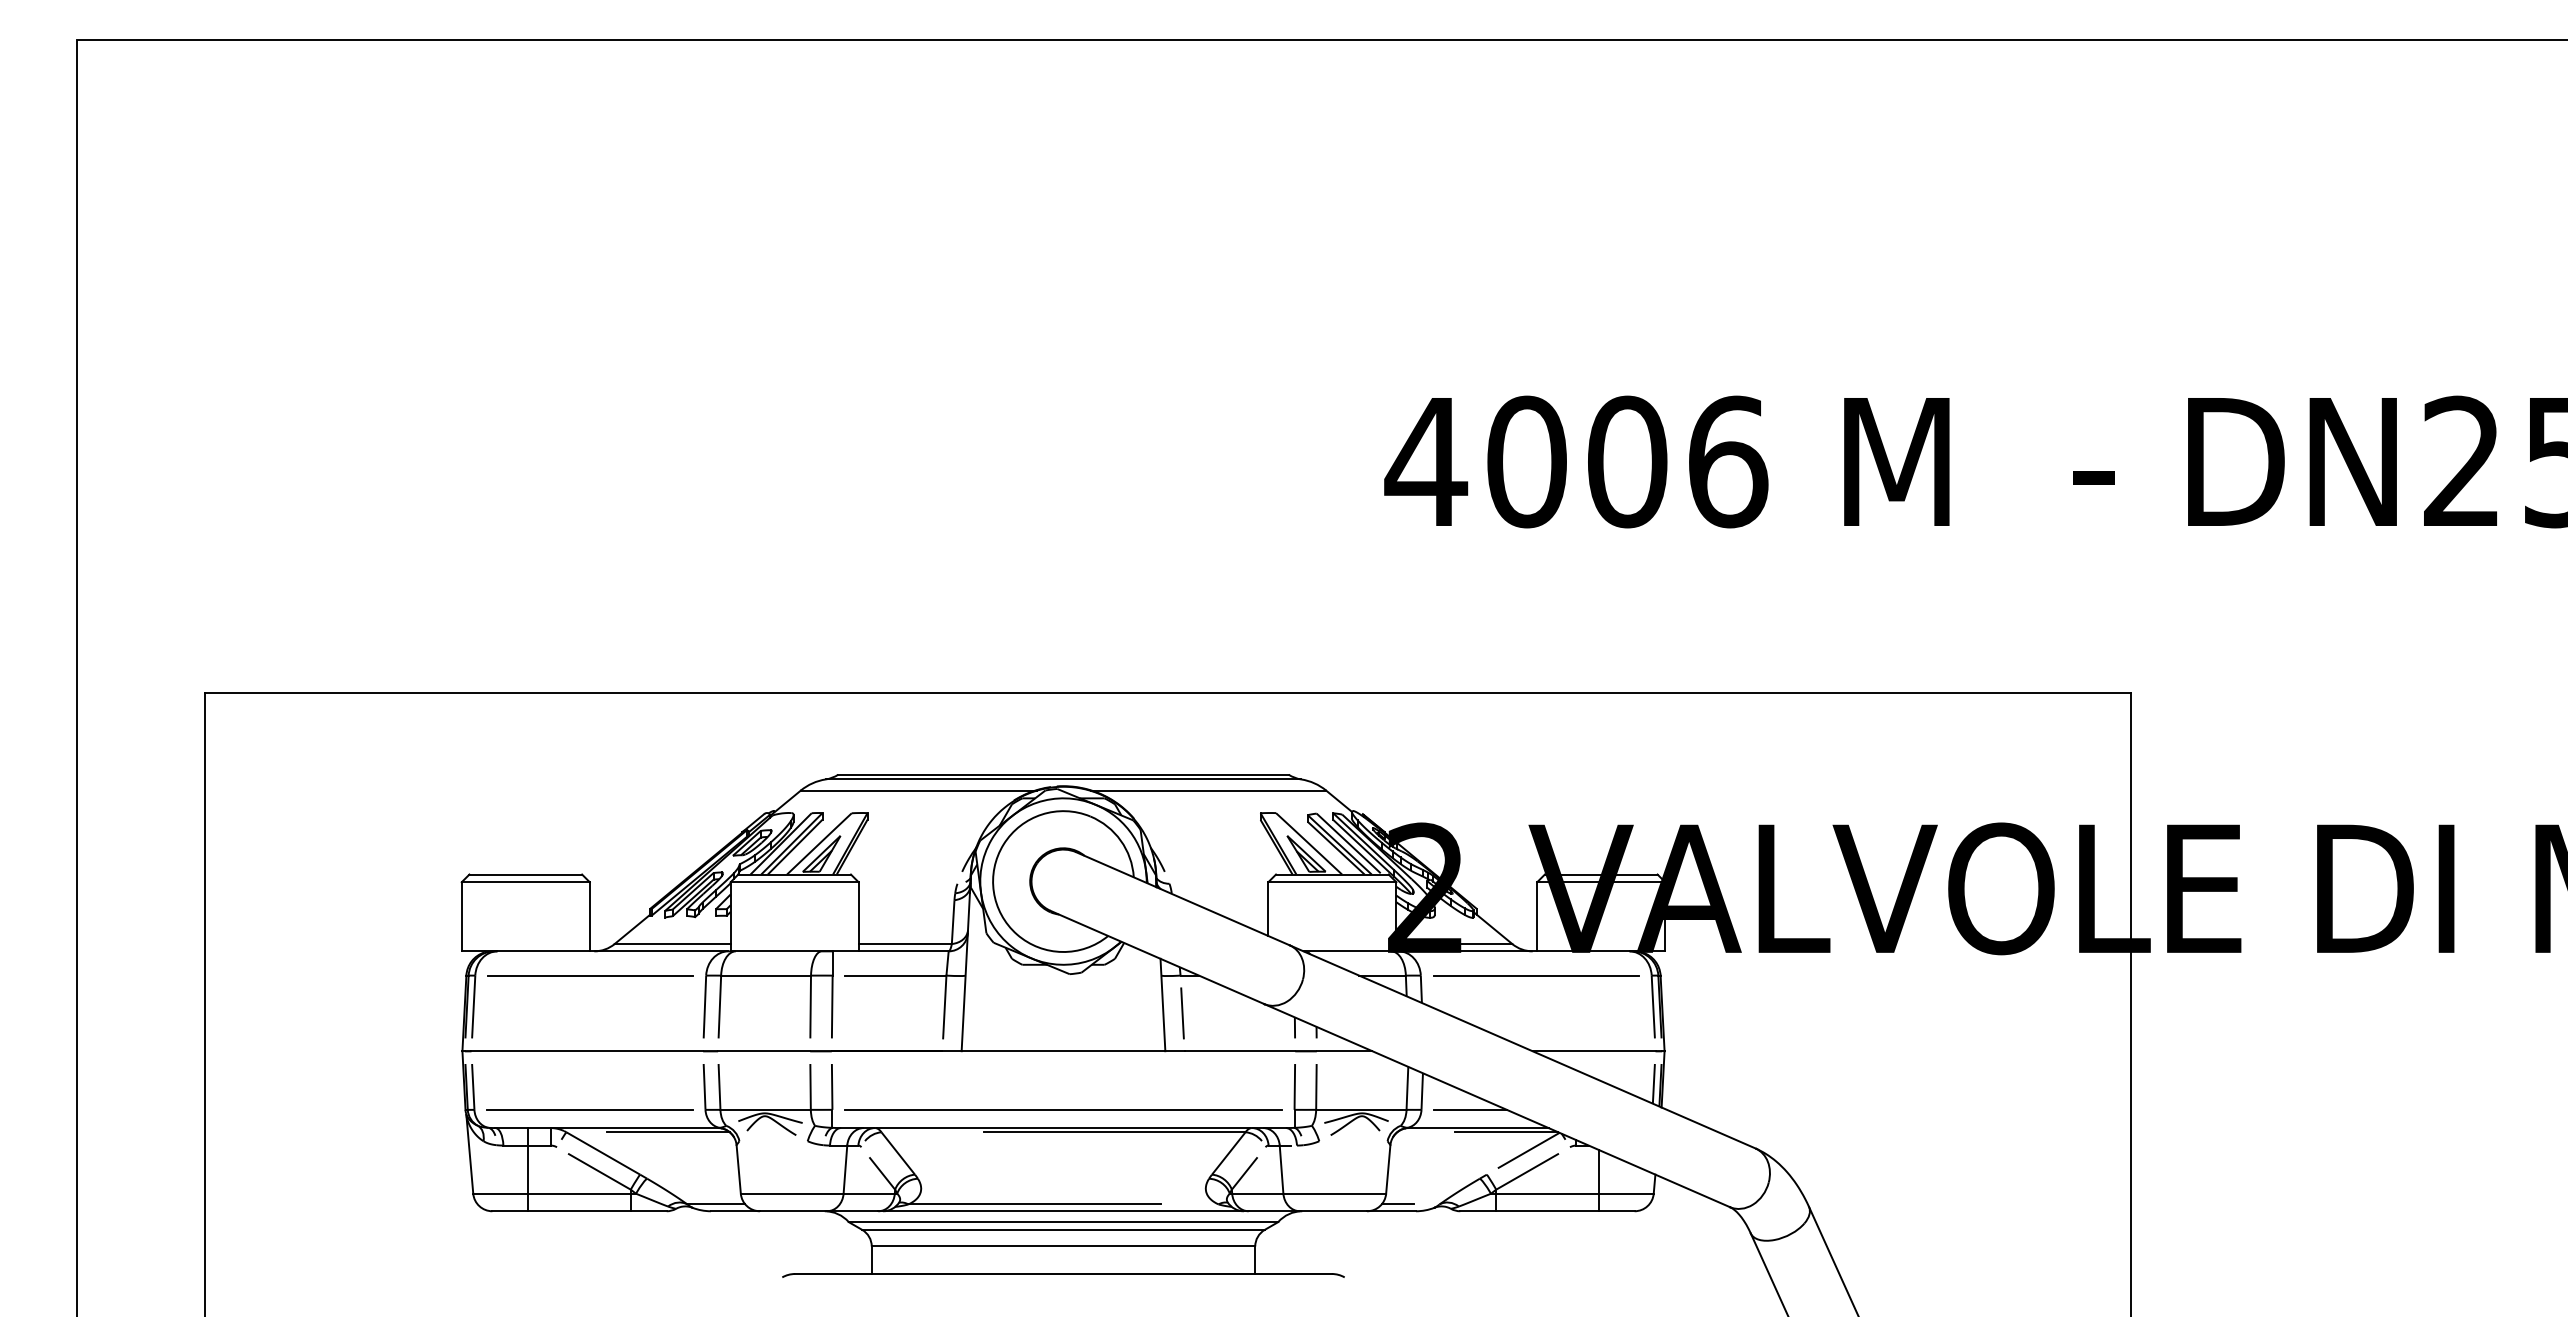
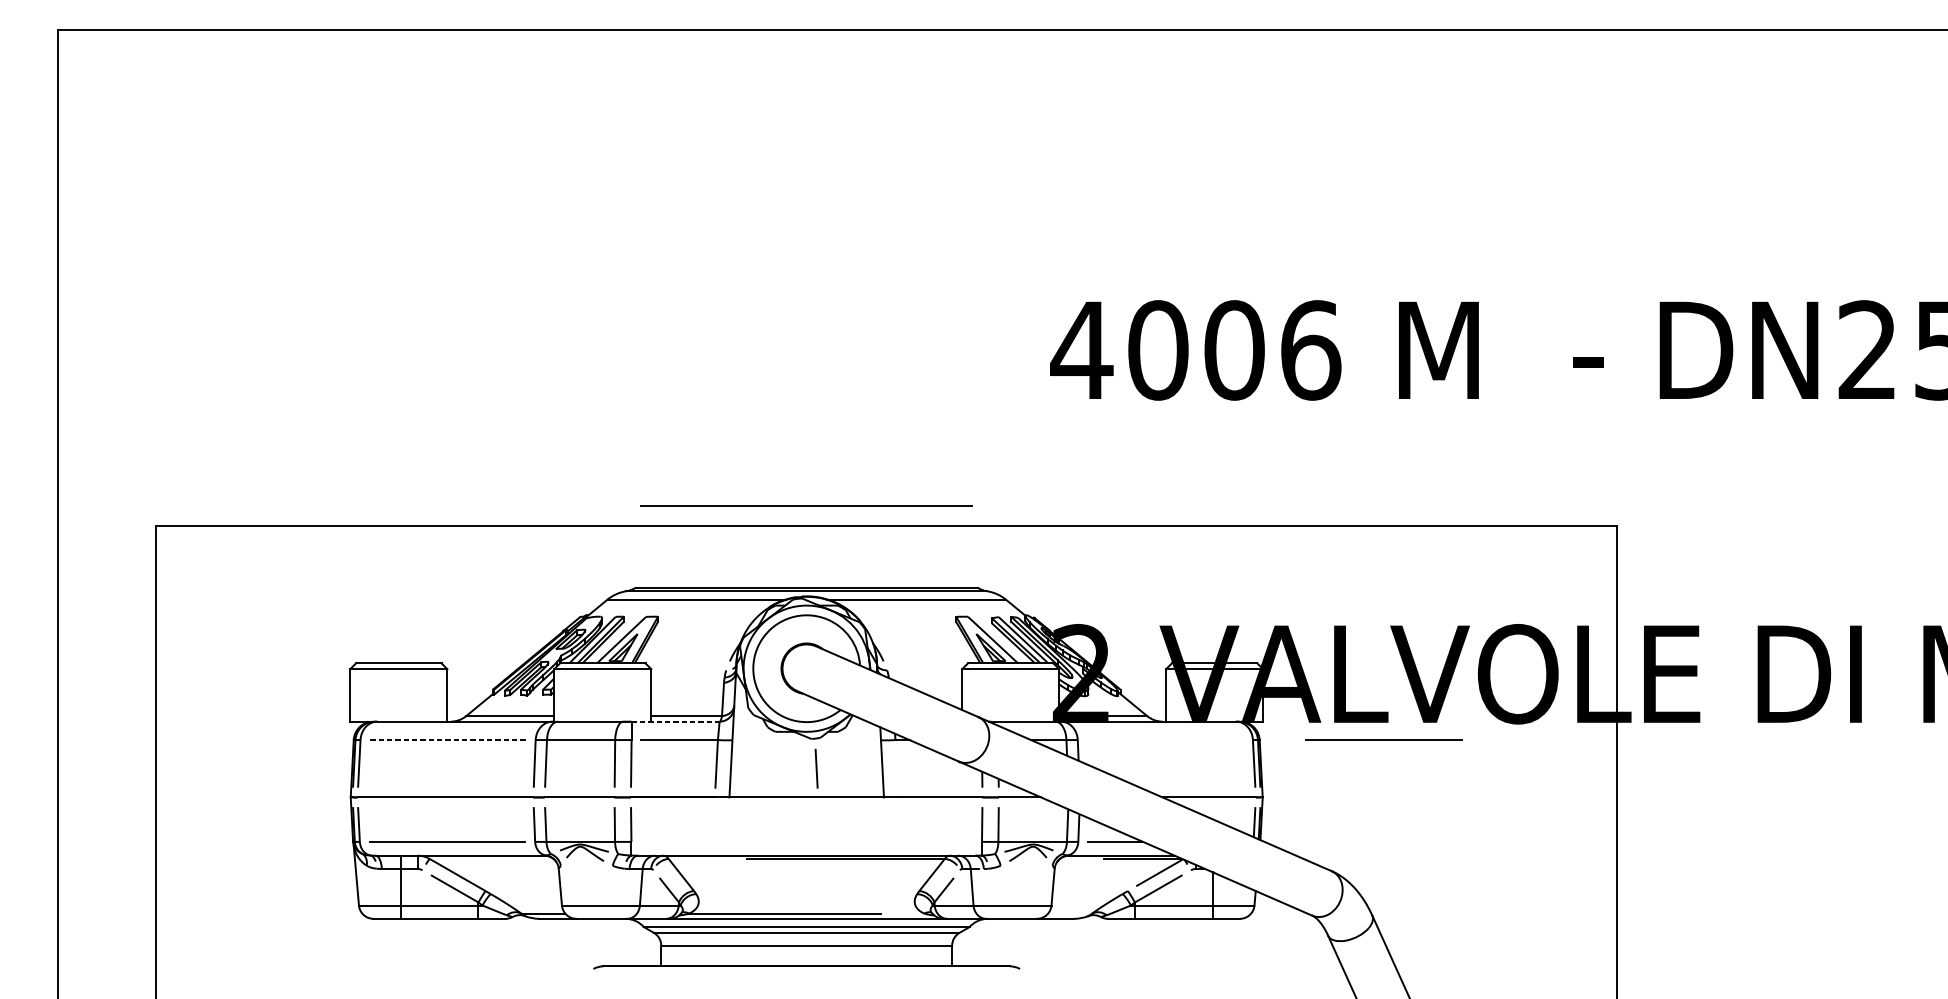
line: (891, 951) -> (676, 721), solid -> dashed
line: (590, 975) -> (447, 739), solid -> dashed
line: (1536, 975) -> (1384, 739), moved
line: (1182, 1013) -> (816, 768), moved
line: (1063, 1109) -> (806, 505), moved
line: (668, 1132) -> (507, 859), removed
line: (1397, 1204) -> (1060, 913), removed

